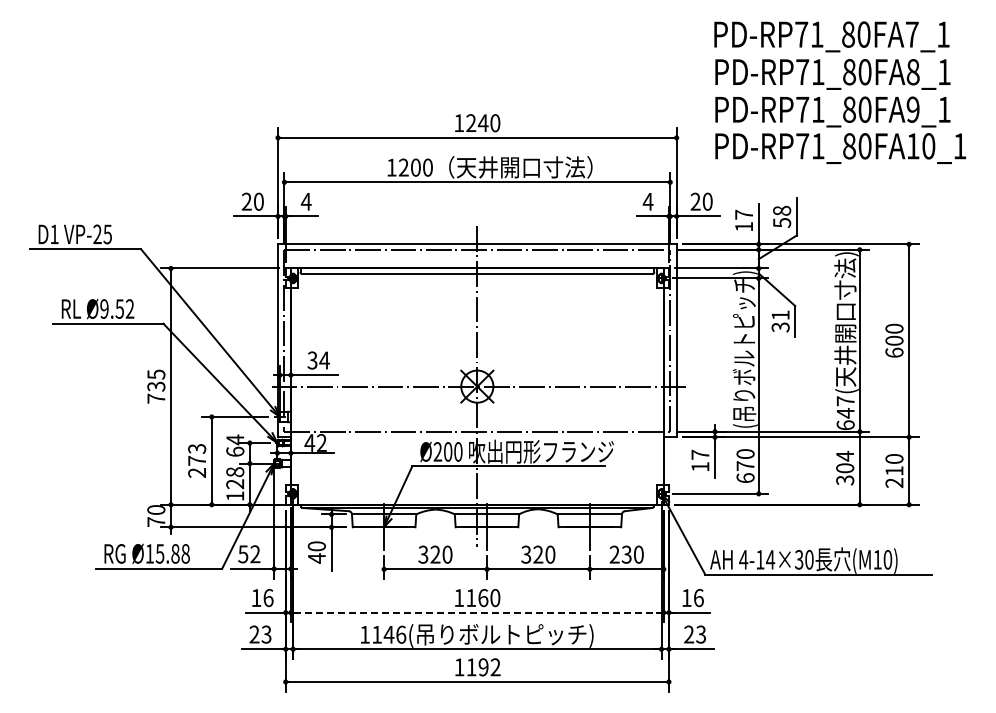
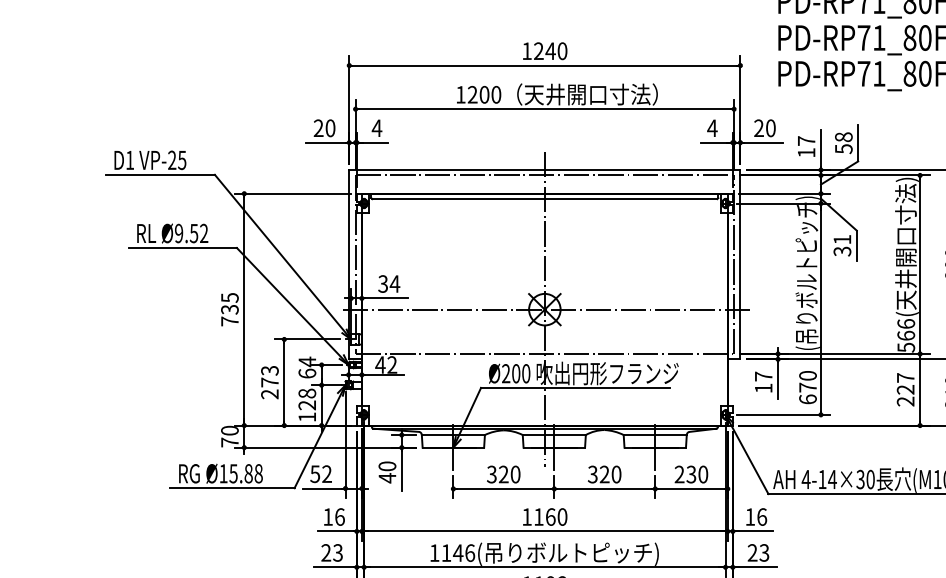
text: (845, 413) -> (906, 336), 647( -> 566(
text: (845, 467) -> (906, 389), 304 -> 227
line: (477, 612) -> (545, 531), dashed -> solid

